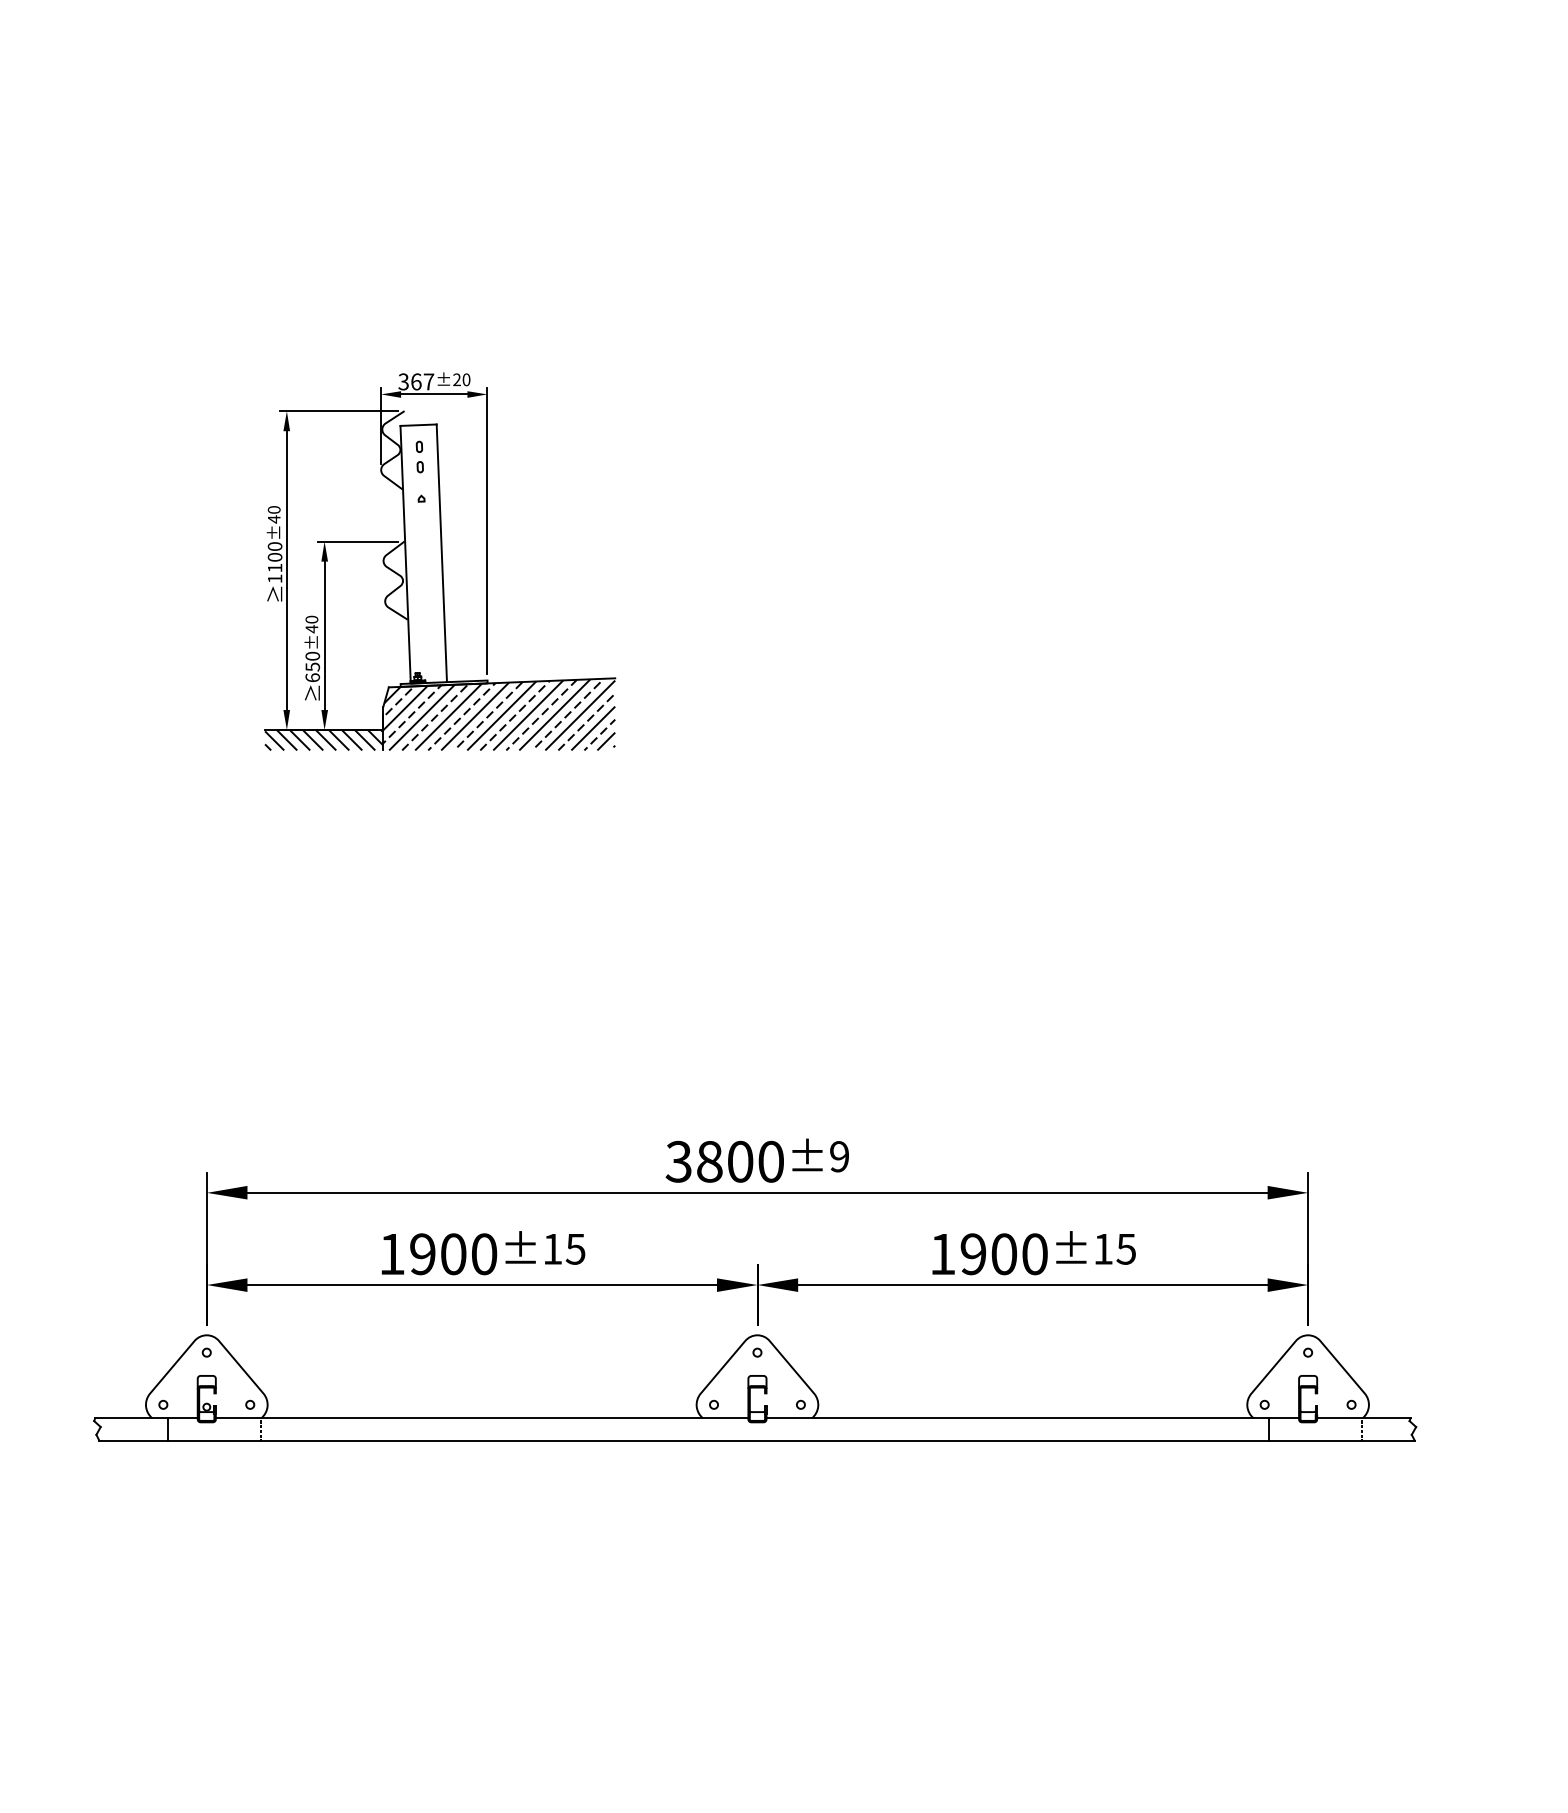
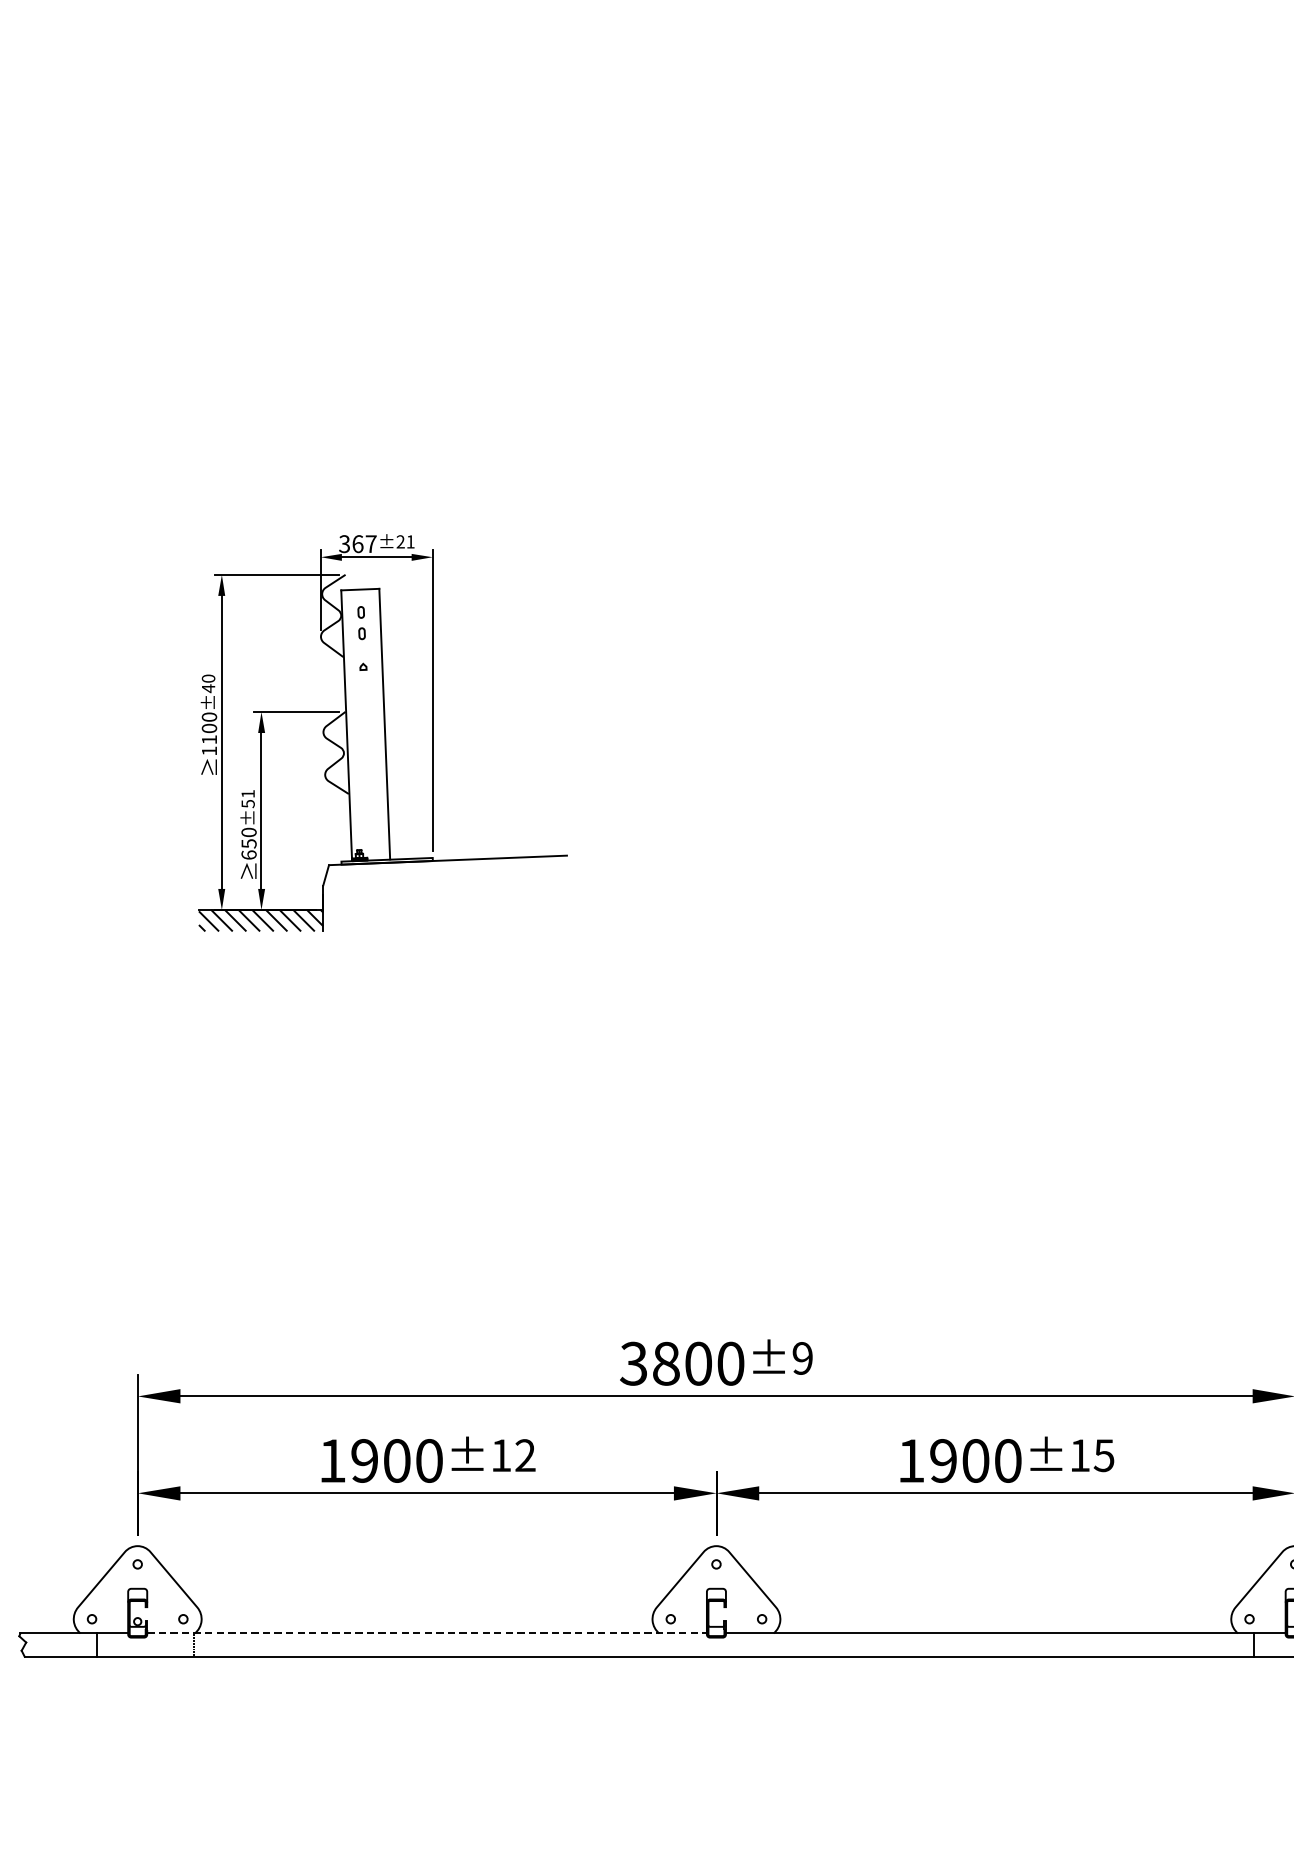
text: (466, 379) -> (410, 541), ±20 -> ±21
text: (311, 624) -> (247, 799), ±40 -> ±51
hatch: (499, 714) -> (445, 893), removed
text: (575, 1248) -> (525, 1454), ±15 -> ±12
line: (482, 1418) -> (427, 1633), solid -> dashed

